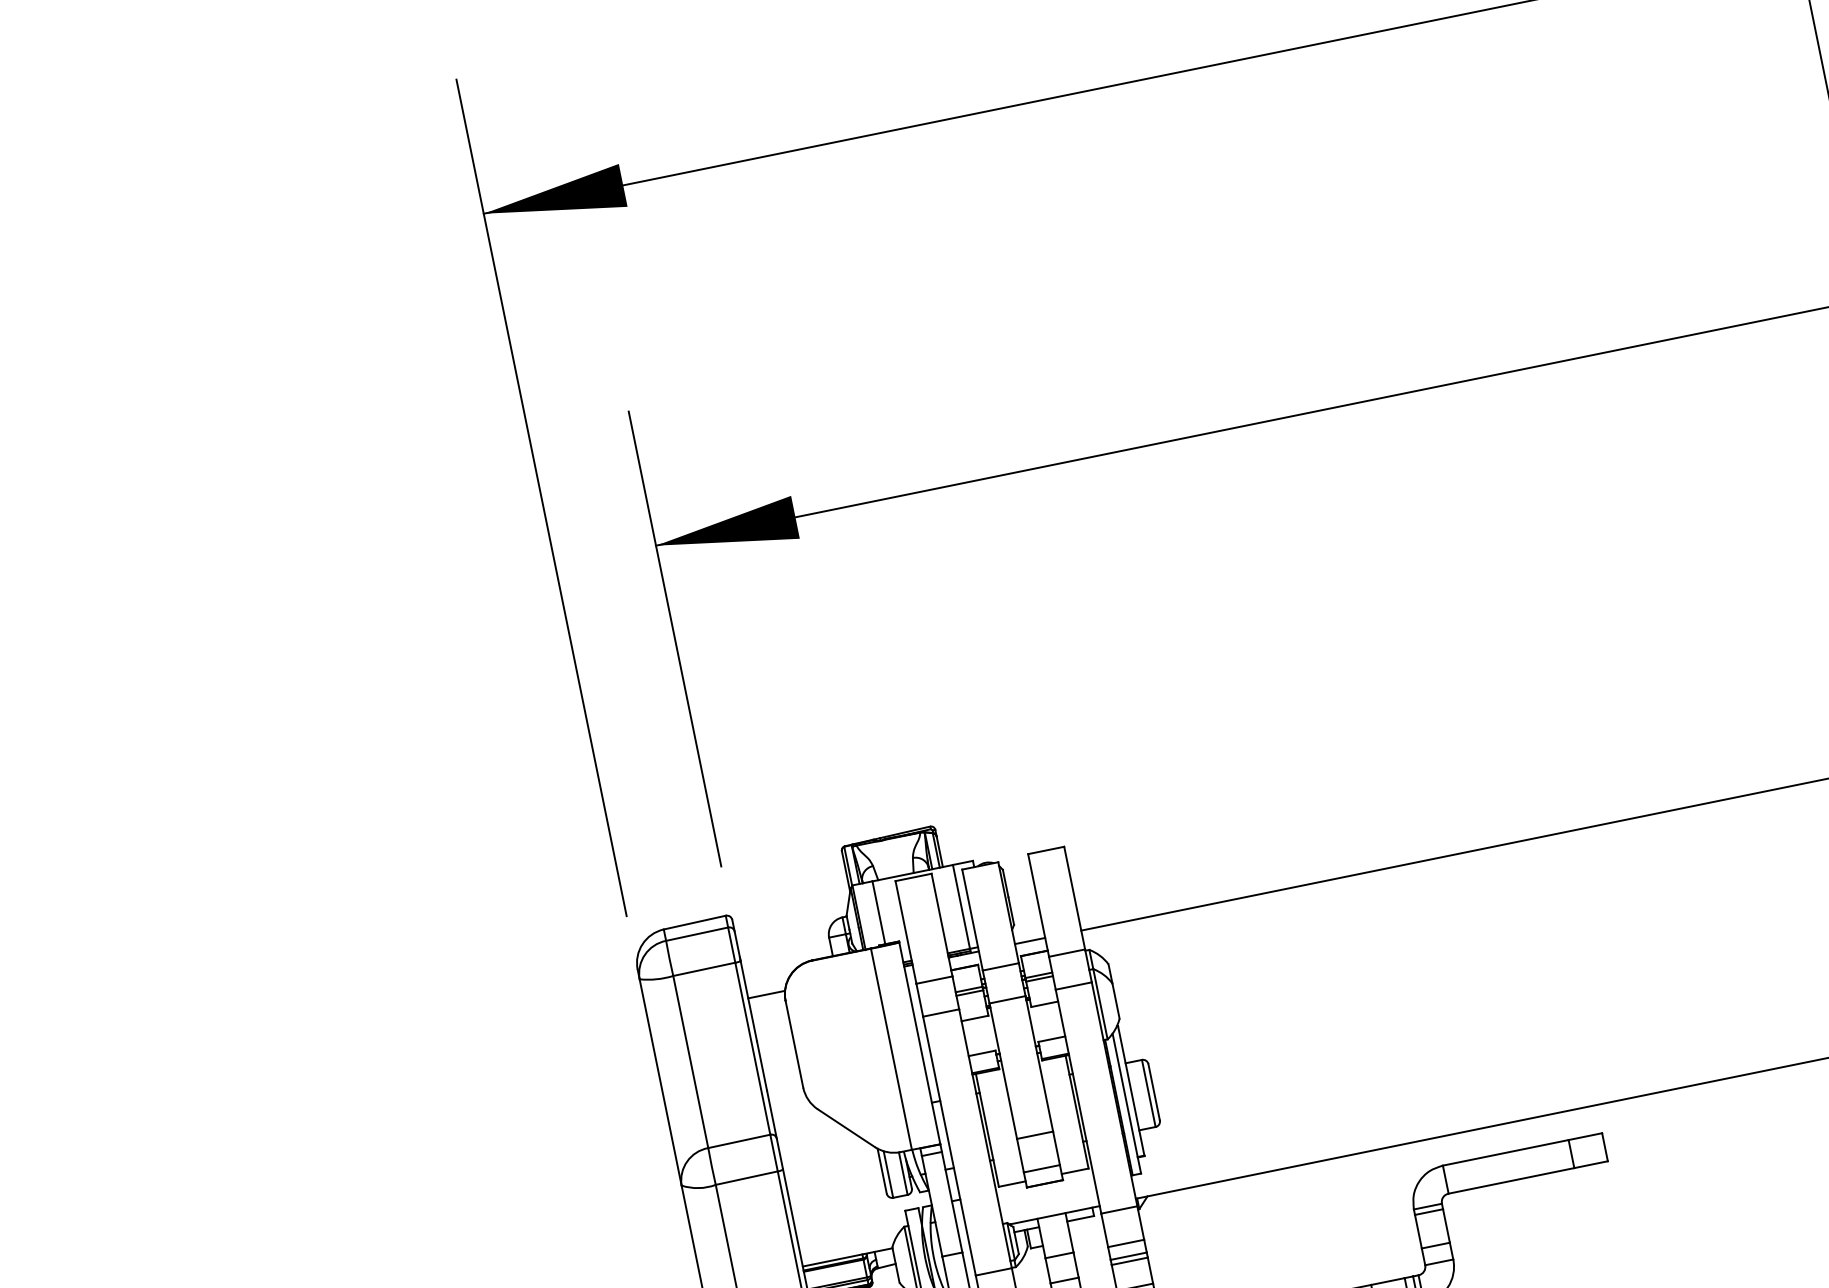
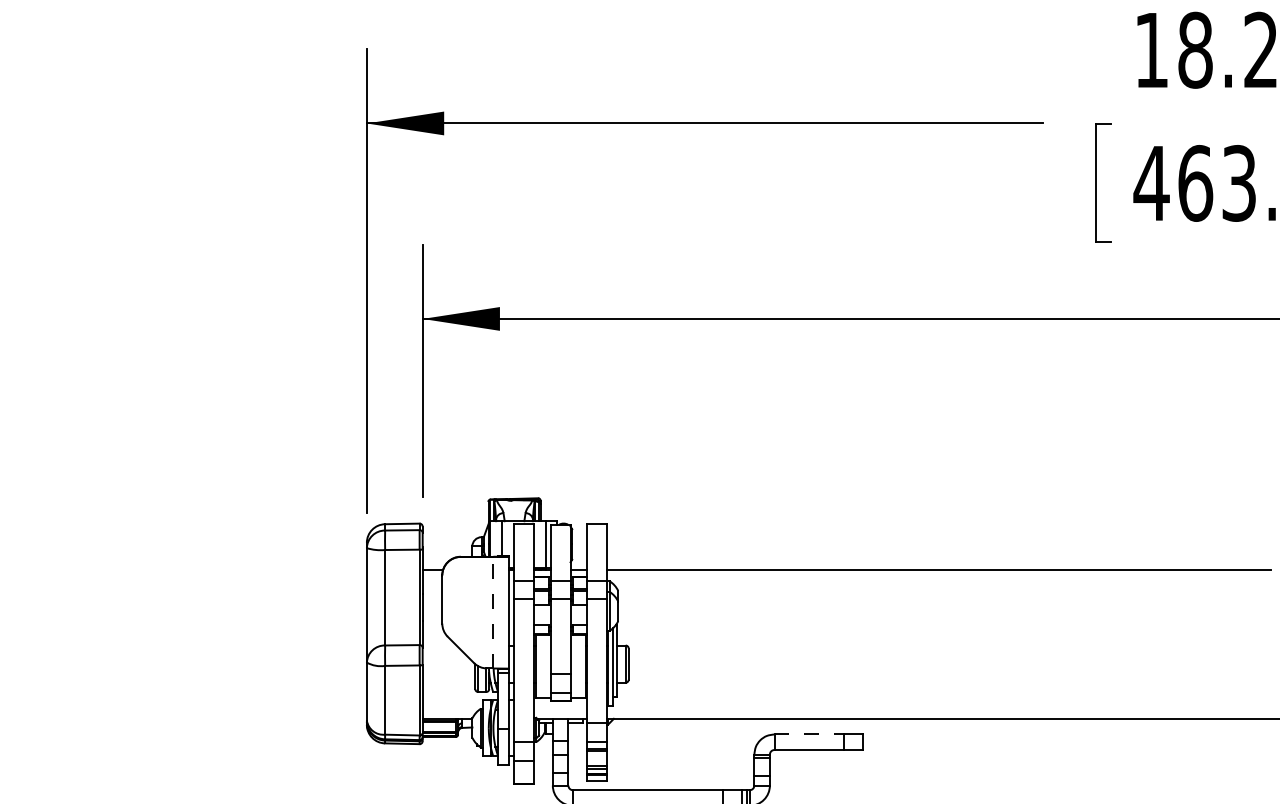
line: (891, 1048) -> (493, 612), solid -> dashed
line: (1505, 1152) -> (809, 734), solid -> dashed

